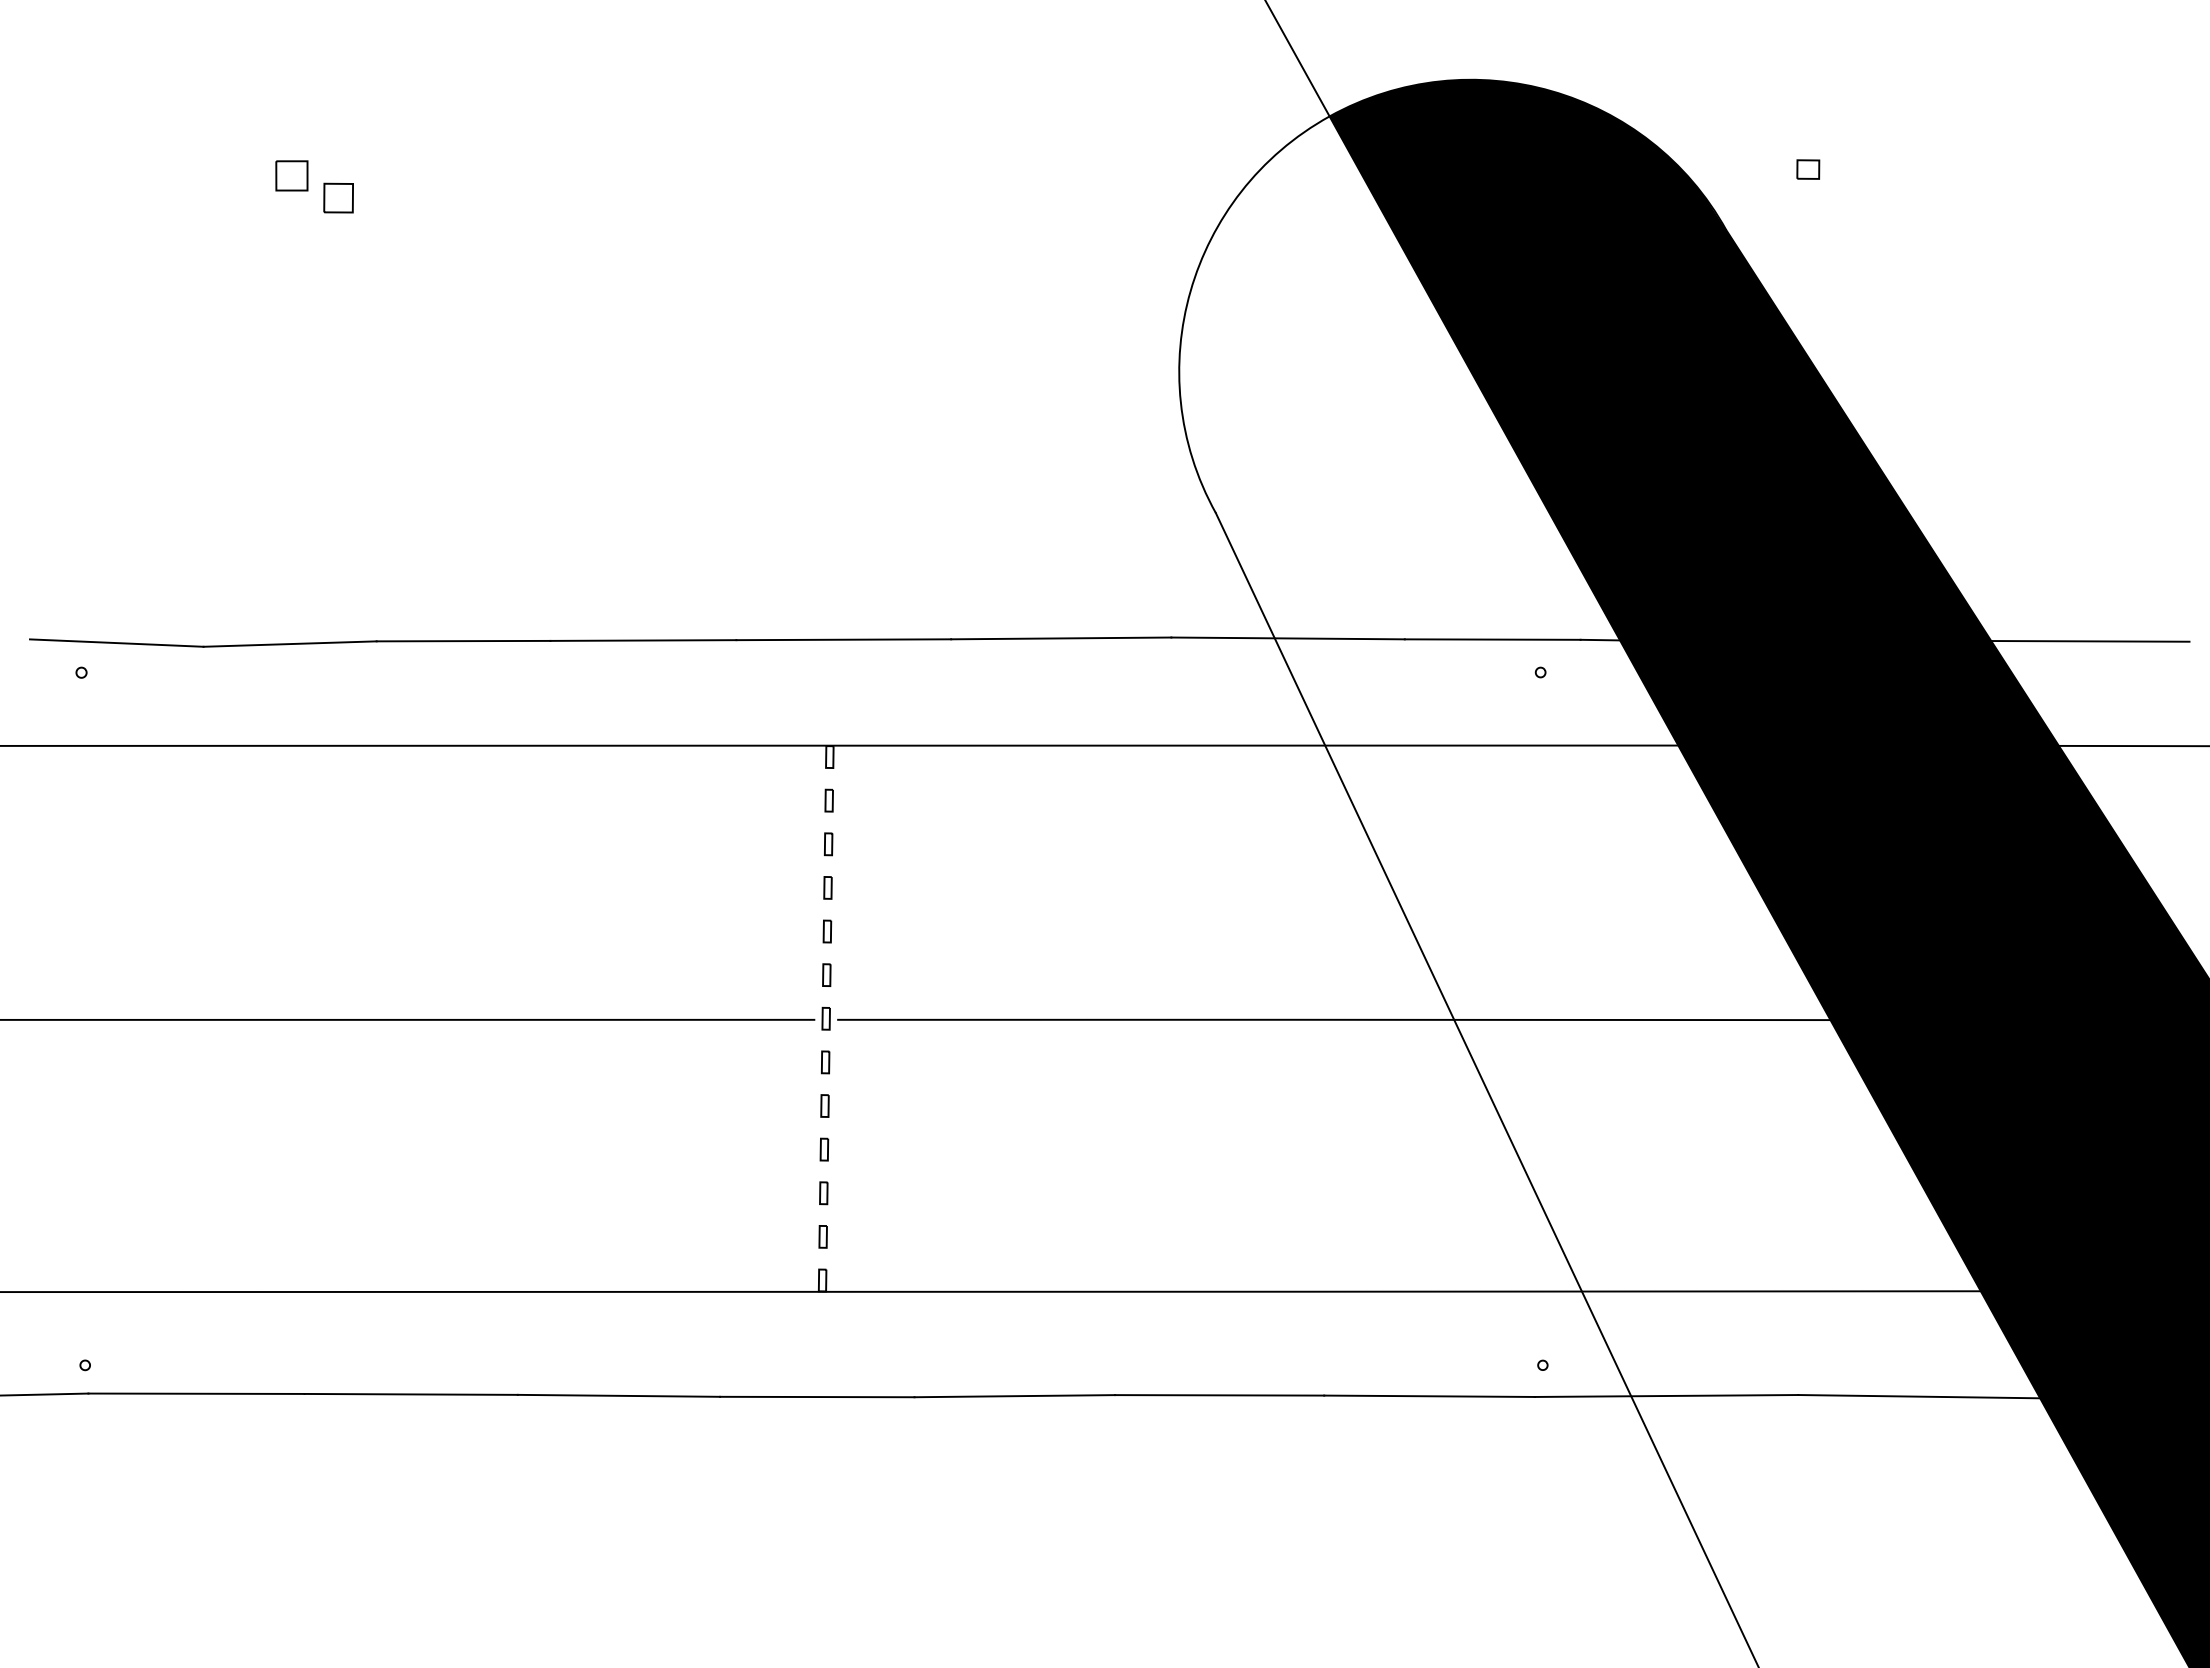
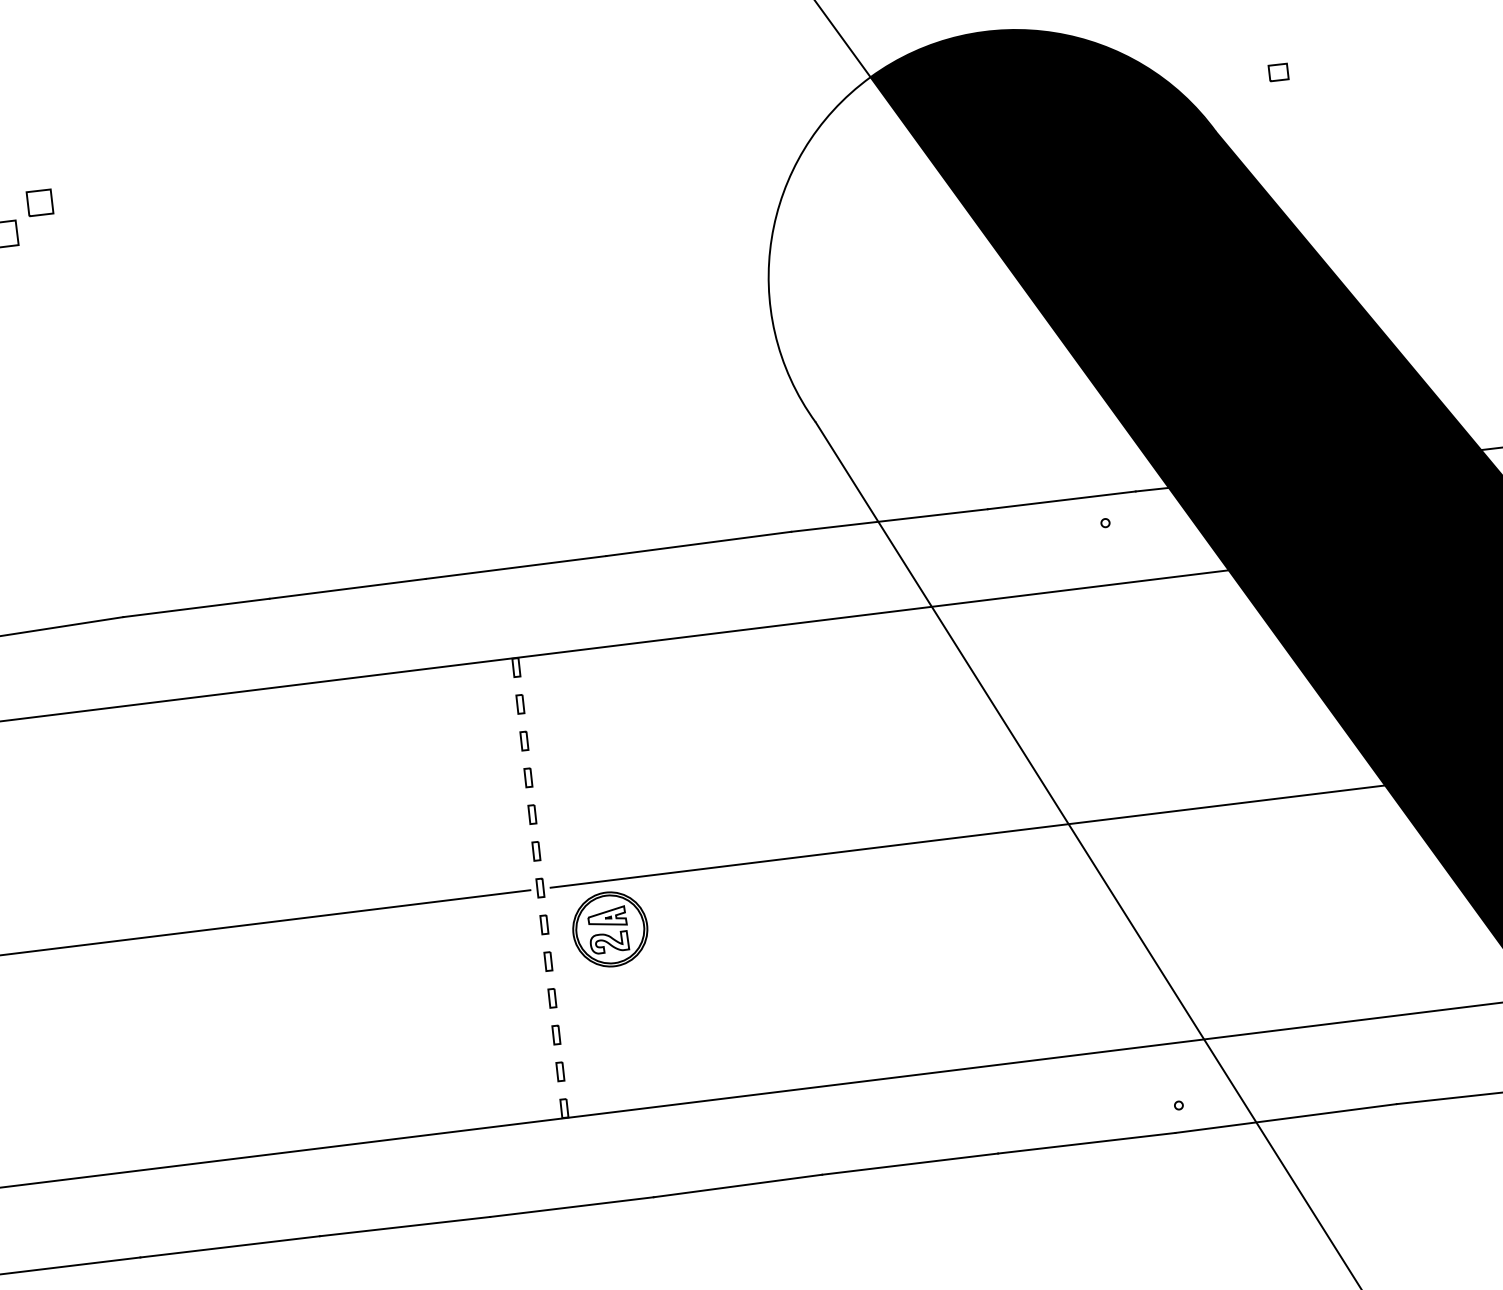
part: (338, 197) -> (39, 202), moved
part: (901, 1076) -> (609, 928), added

